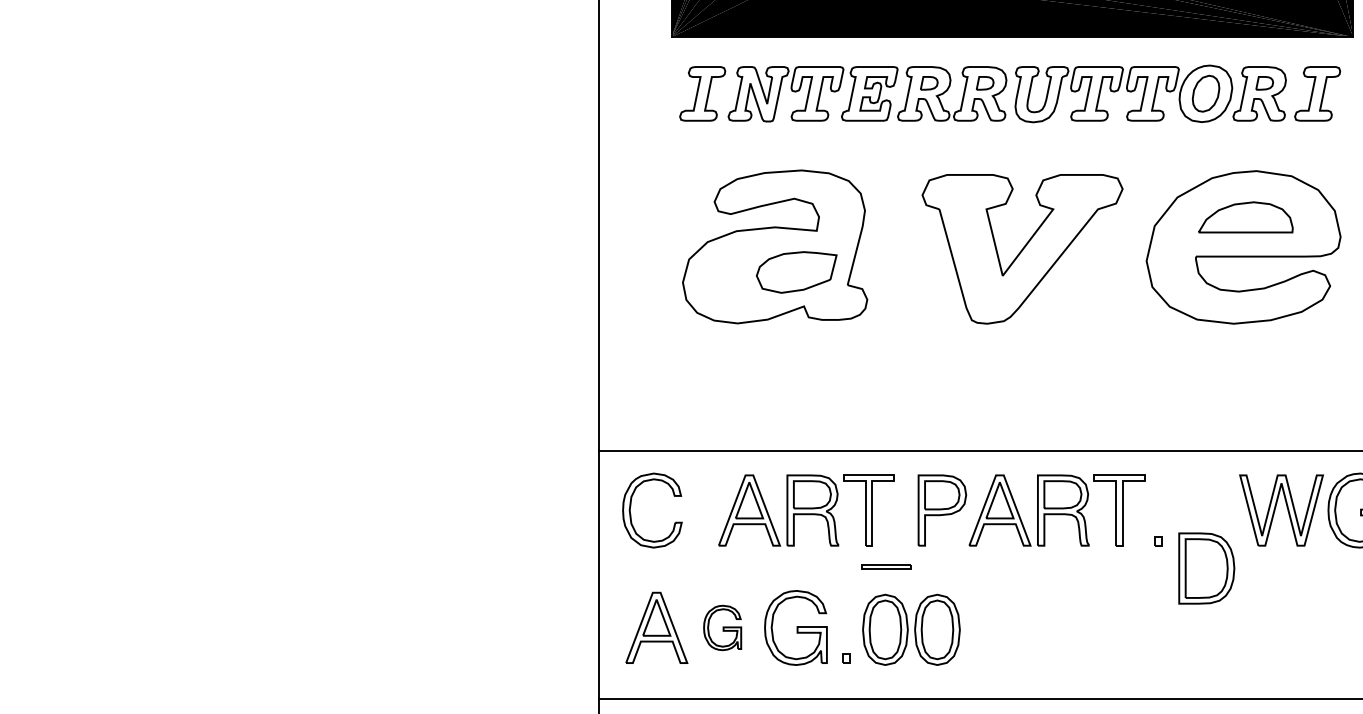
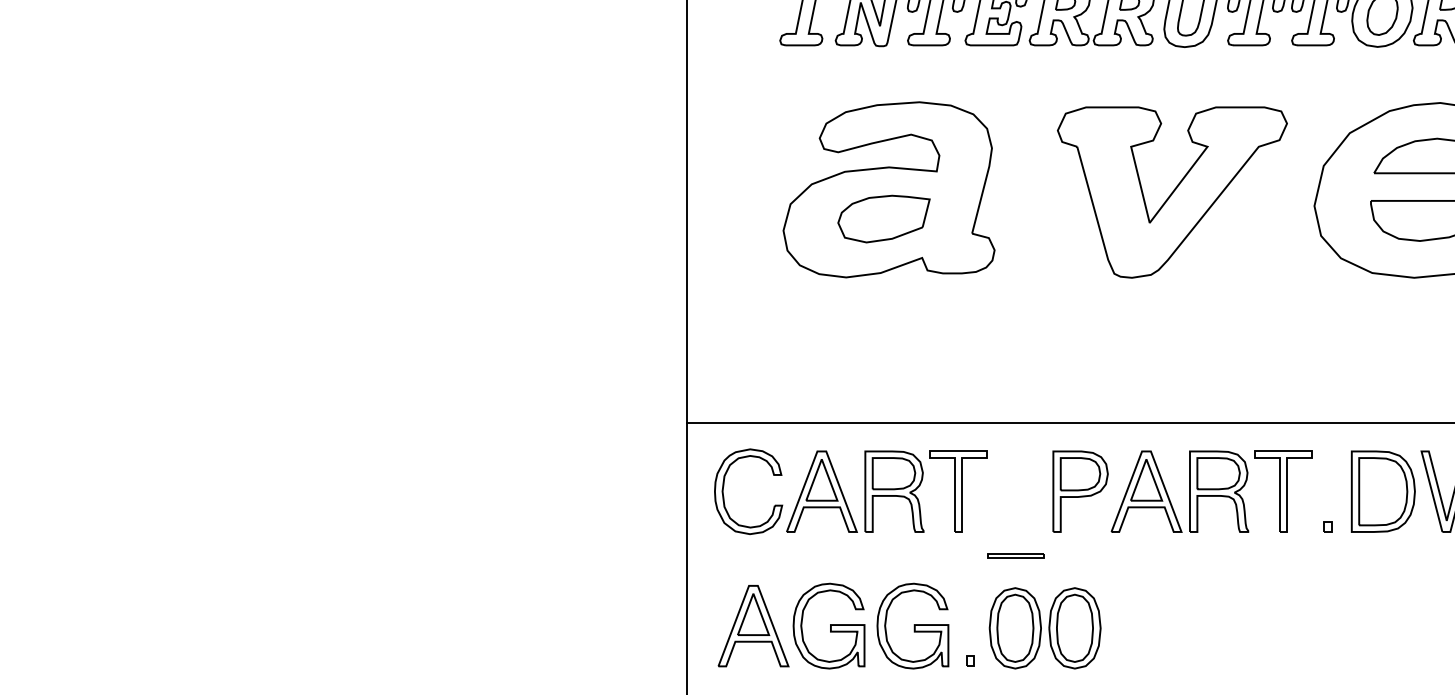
part: (796, 272) -> (883, 219), moved
part: (806, 510) -> (887, 491), moved
part: (1206, 568) -> (1383, 491), moved
part: (722, 627) -> (828, 625), size x1.67

